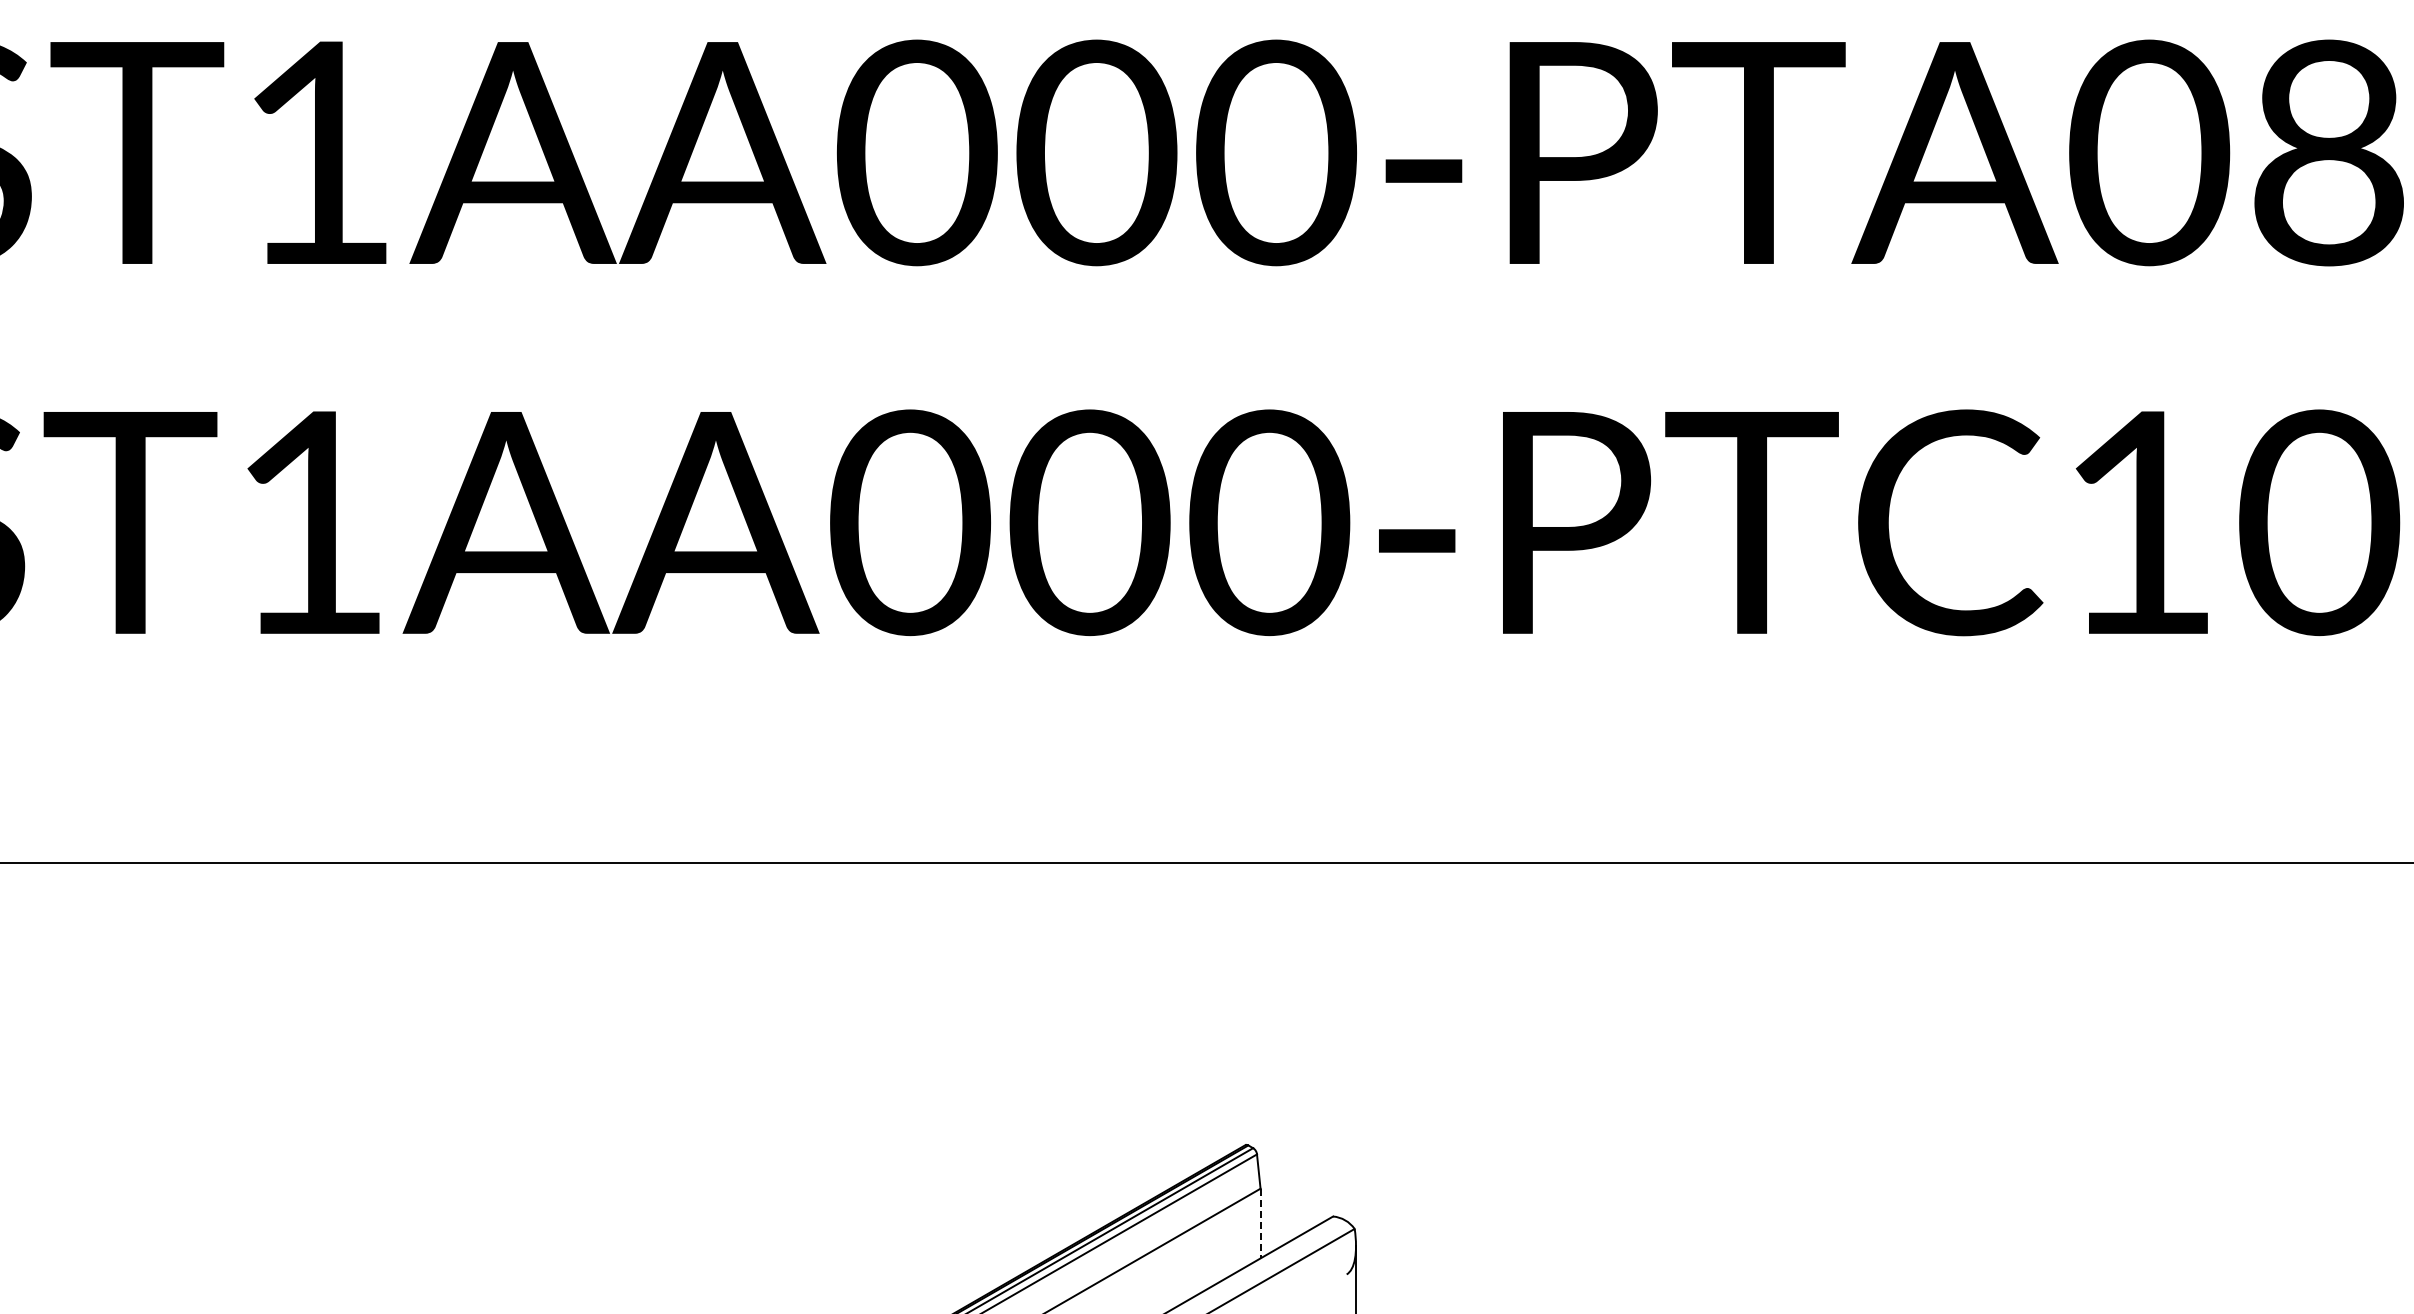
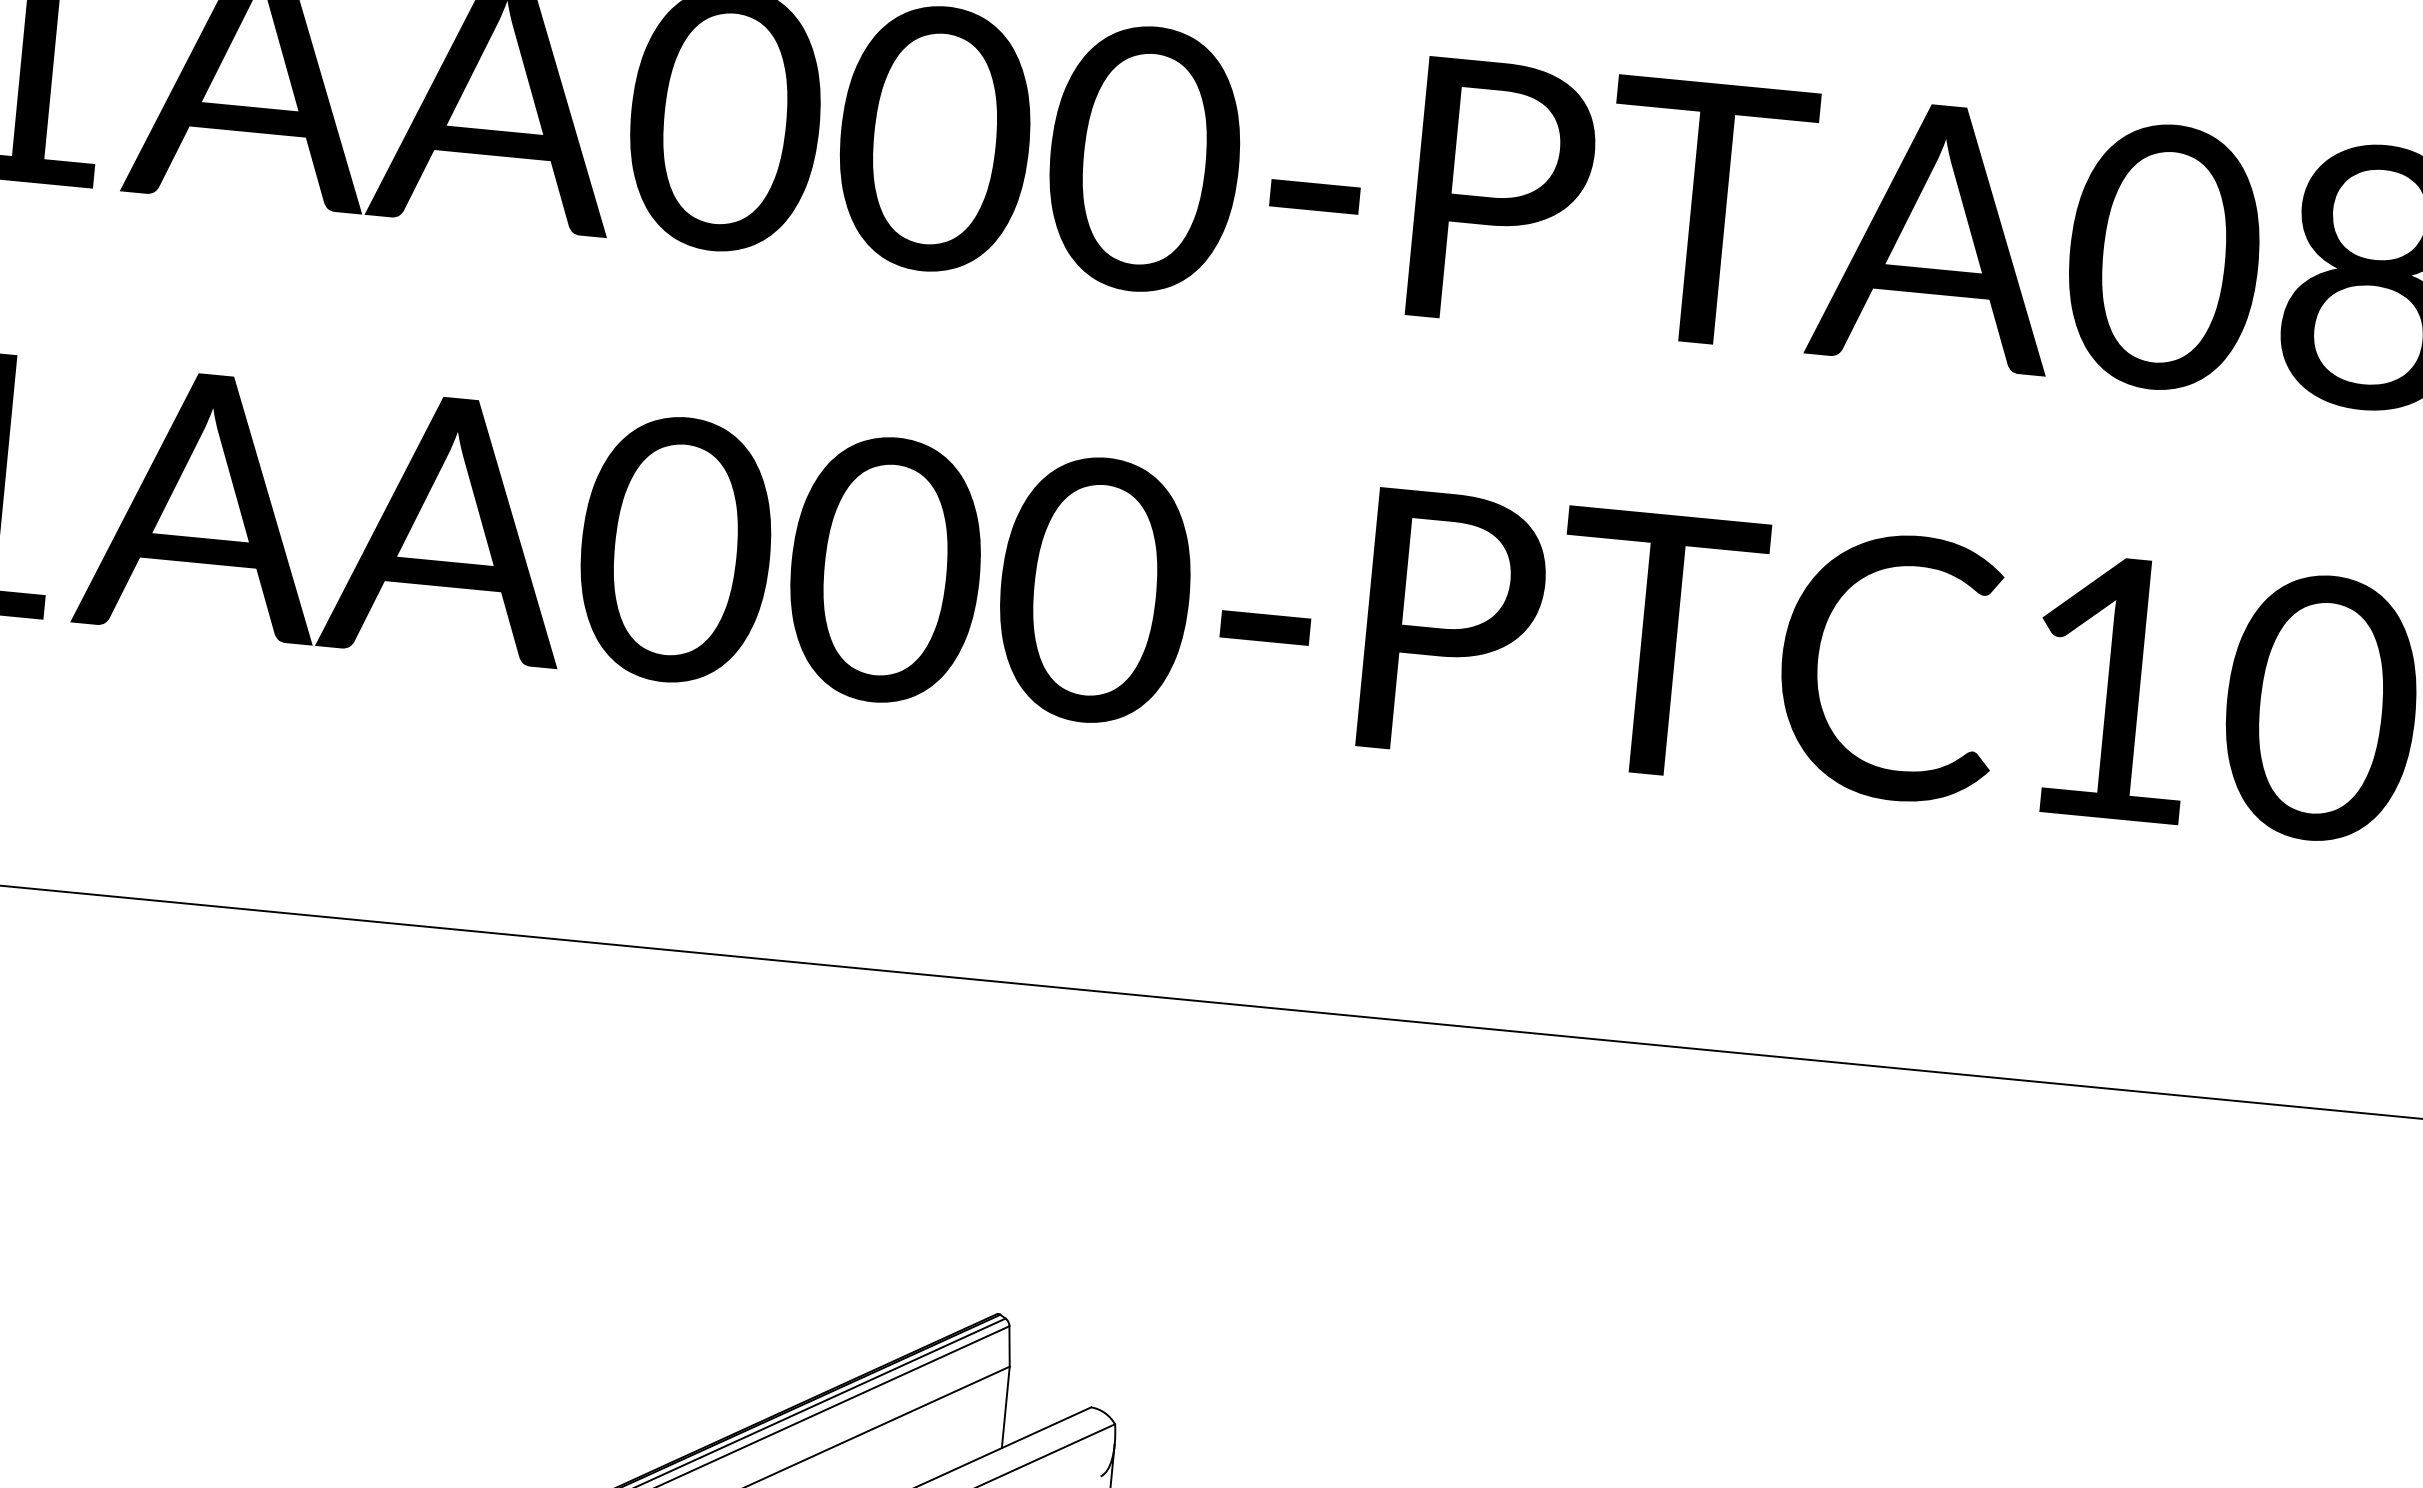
line: (1260, 1223) -> (1005, 1407), dashed -> solid

